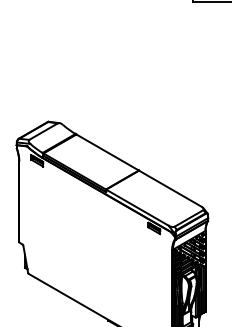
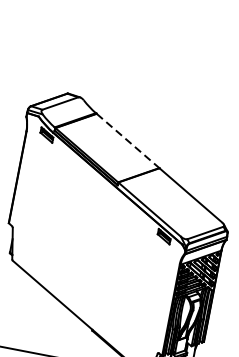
line: (108, 152) -> (129, 141), solid -> dashed

